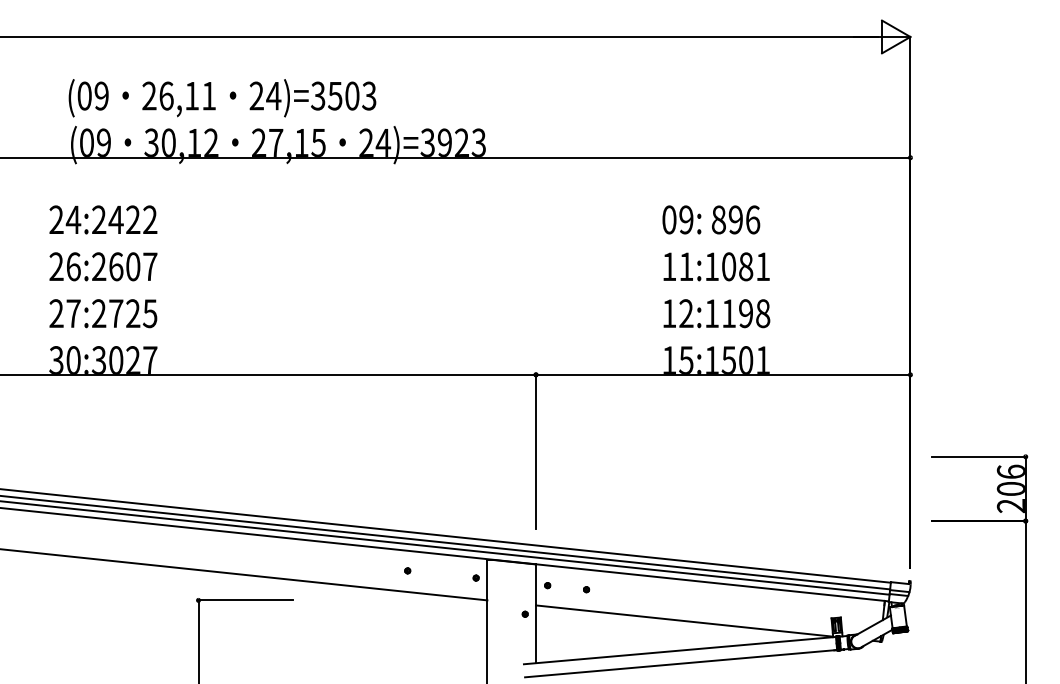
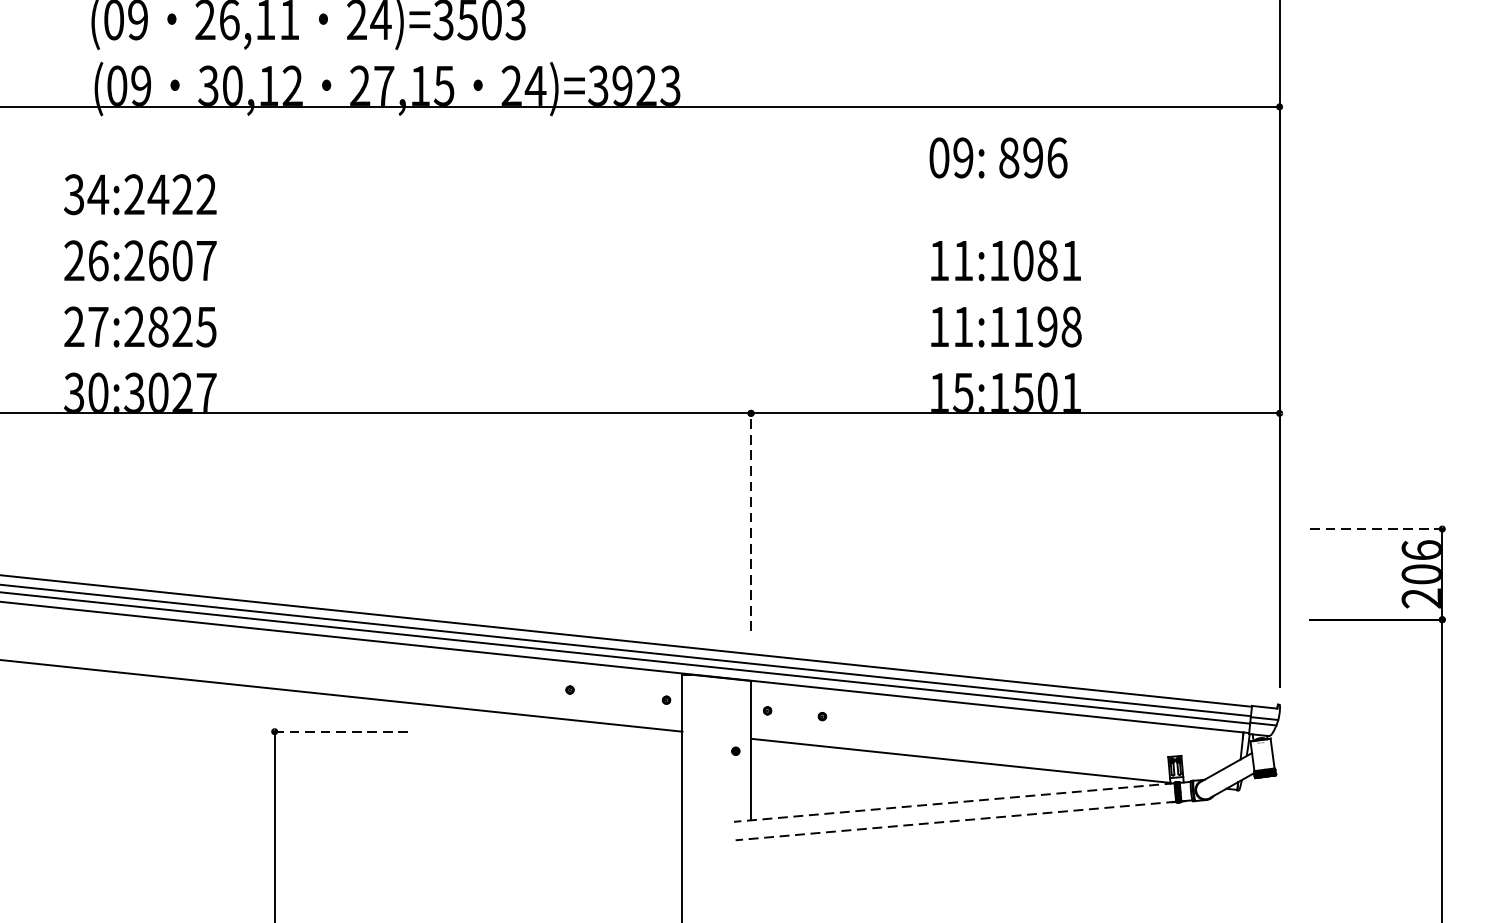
text: (711, 219) -> (998, 157), moved
text: (56, 220) -> (74, 195), 24:2422 -> 34:2422
text: (116, 313) -> (158, 326), 27:2725 -> 27:2825
text: (686, 313) -> (963, 326), 12:1198 -> 11:1198
line: (536, 451) -> (751, 521), solid -> dashed
line: (979, 456) -> (1377, 528), solid -> dashed
line: (245, 600) -> (341, 731), solid -> dashed
line: (679, 650) -> (953, 802), solid -> dashed
line: (681, 663) -> (956, 820), solid -> dashed

